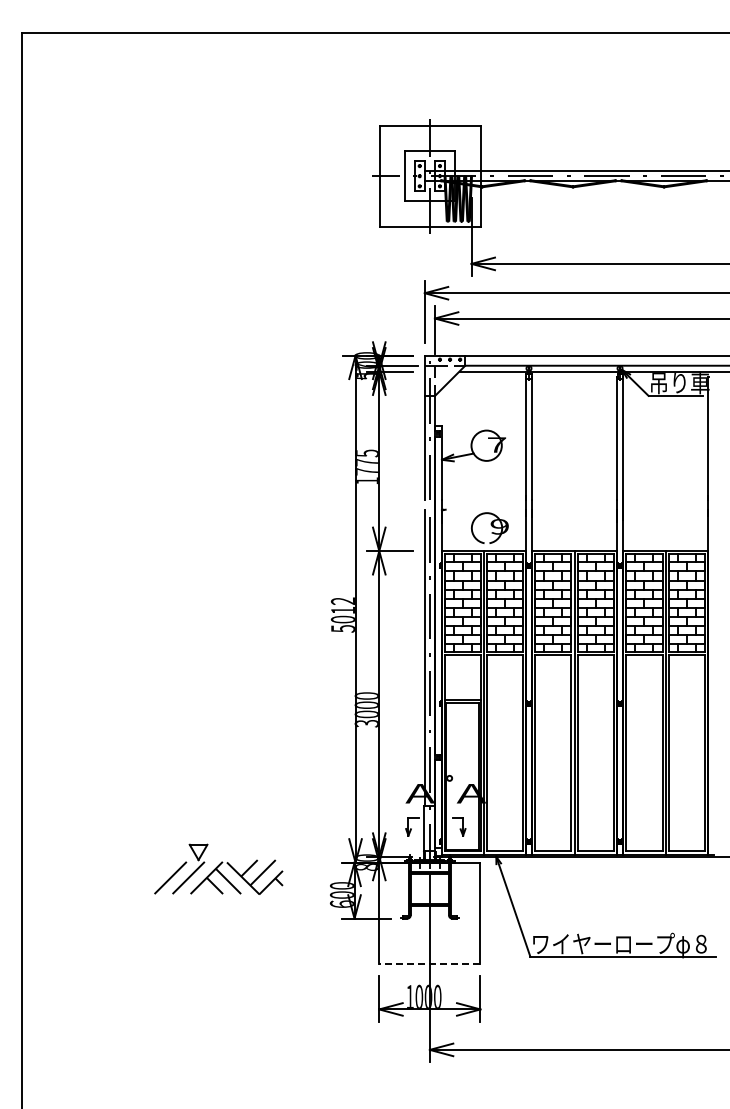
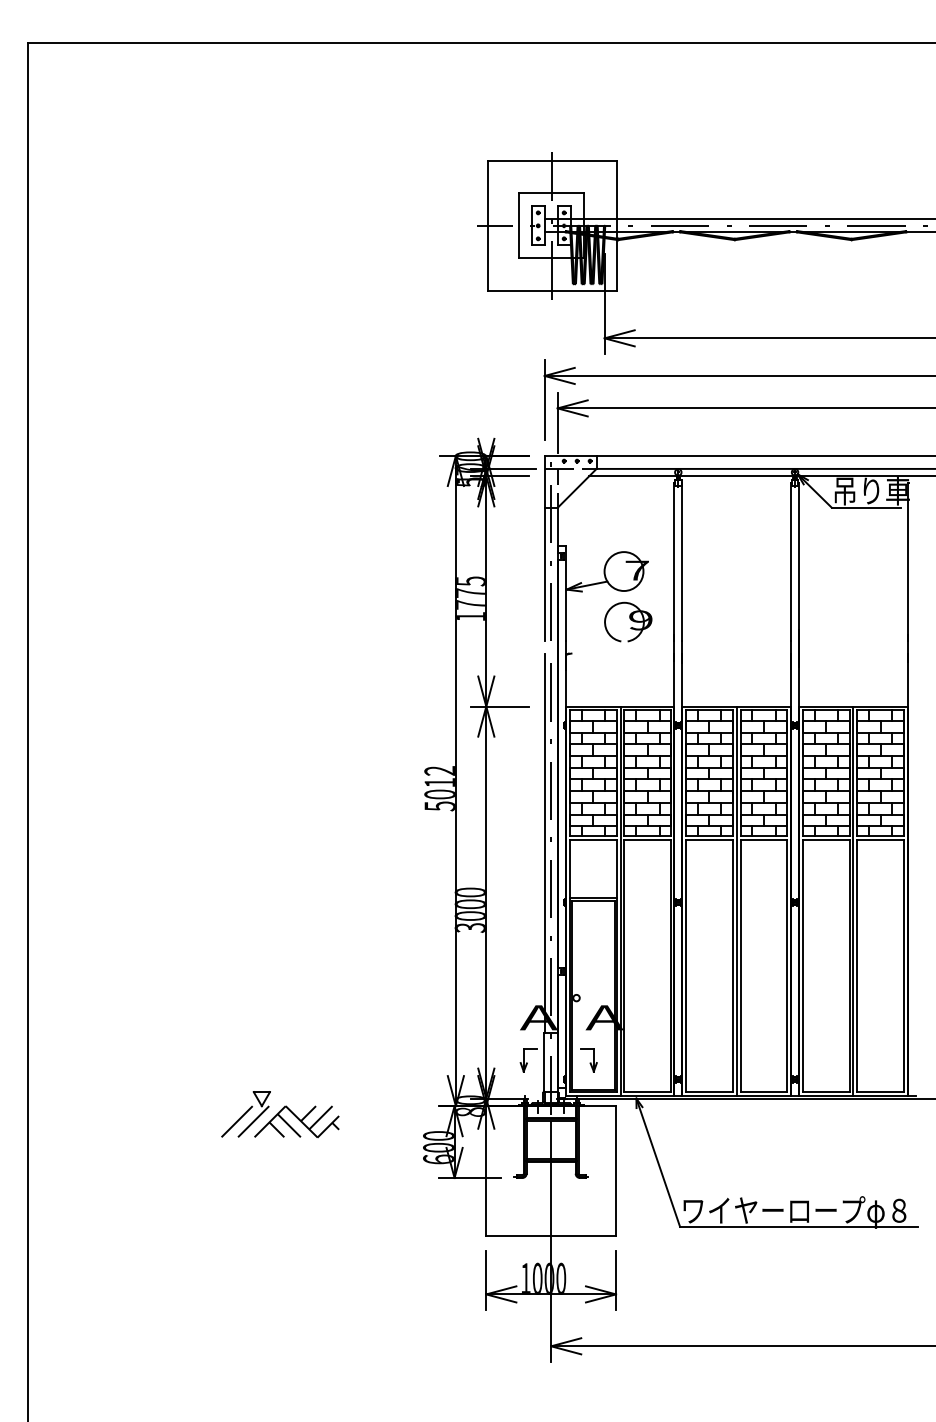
part: (489, 527) -> (627, 621), moved
part: (218, 868) -> (280, 1113), size x0.71
line: (429, 963) -> (550, 1235), dashed -> solid

